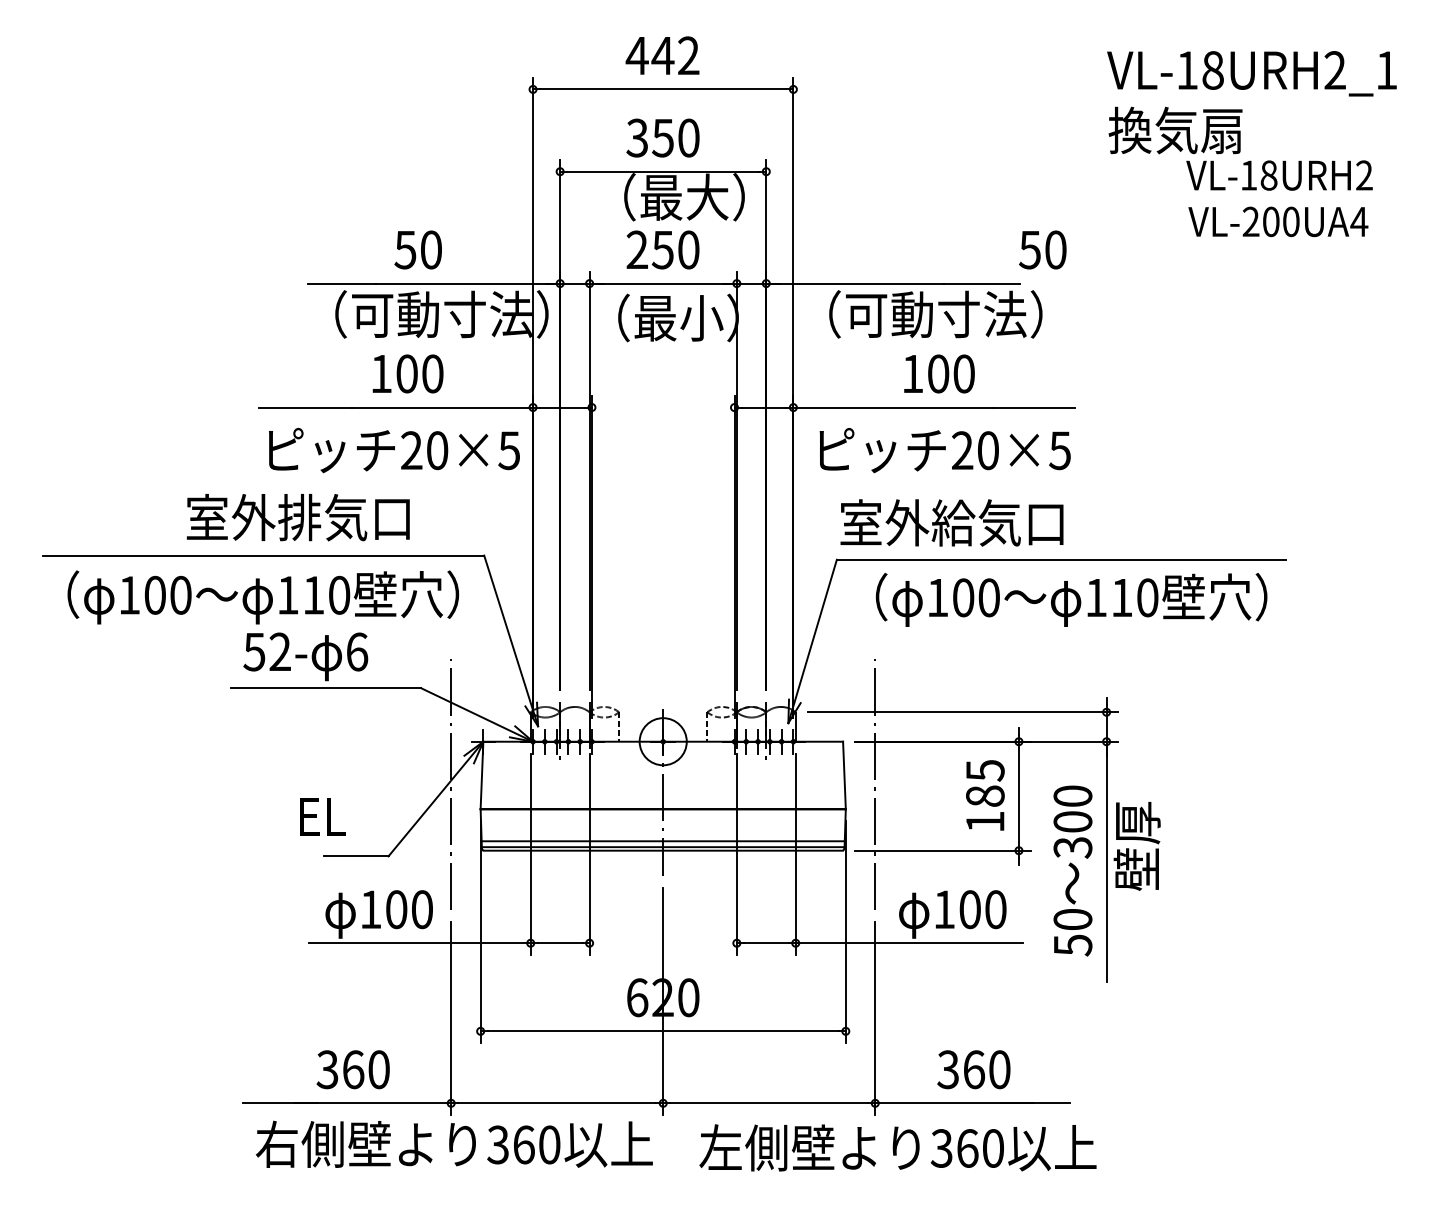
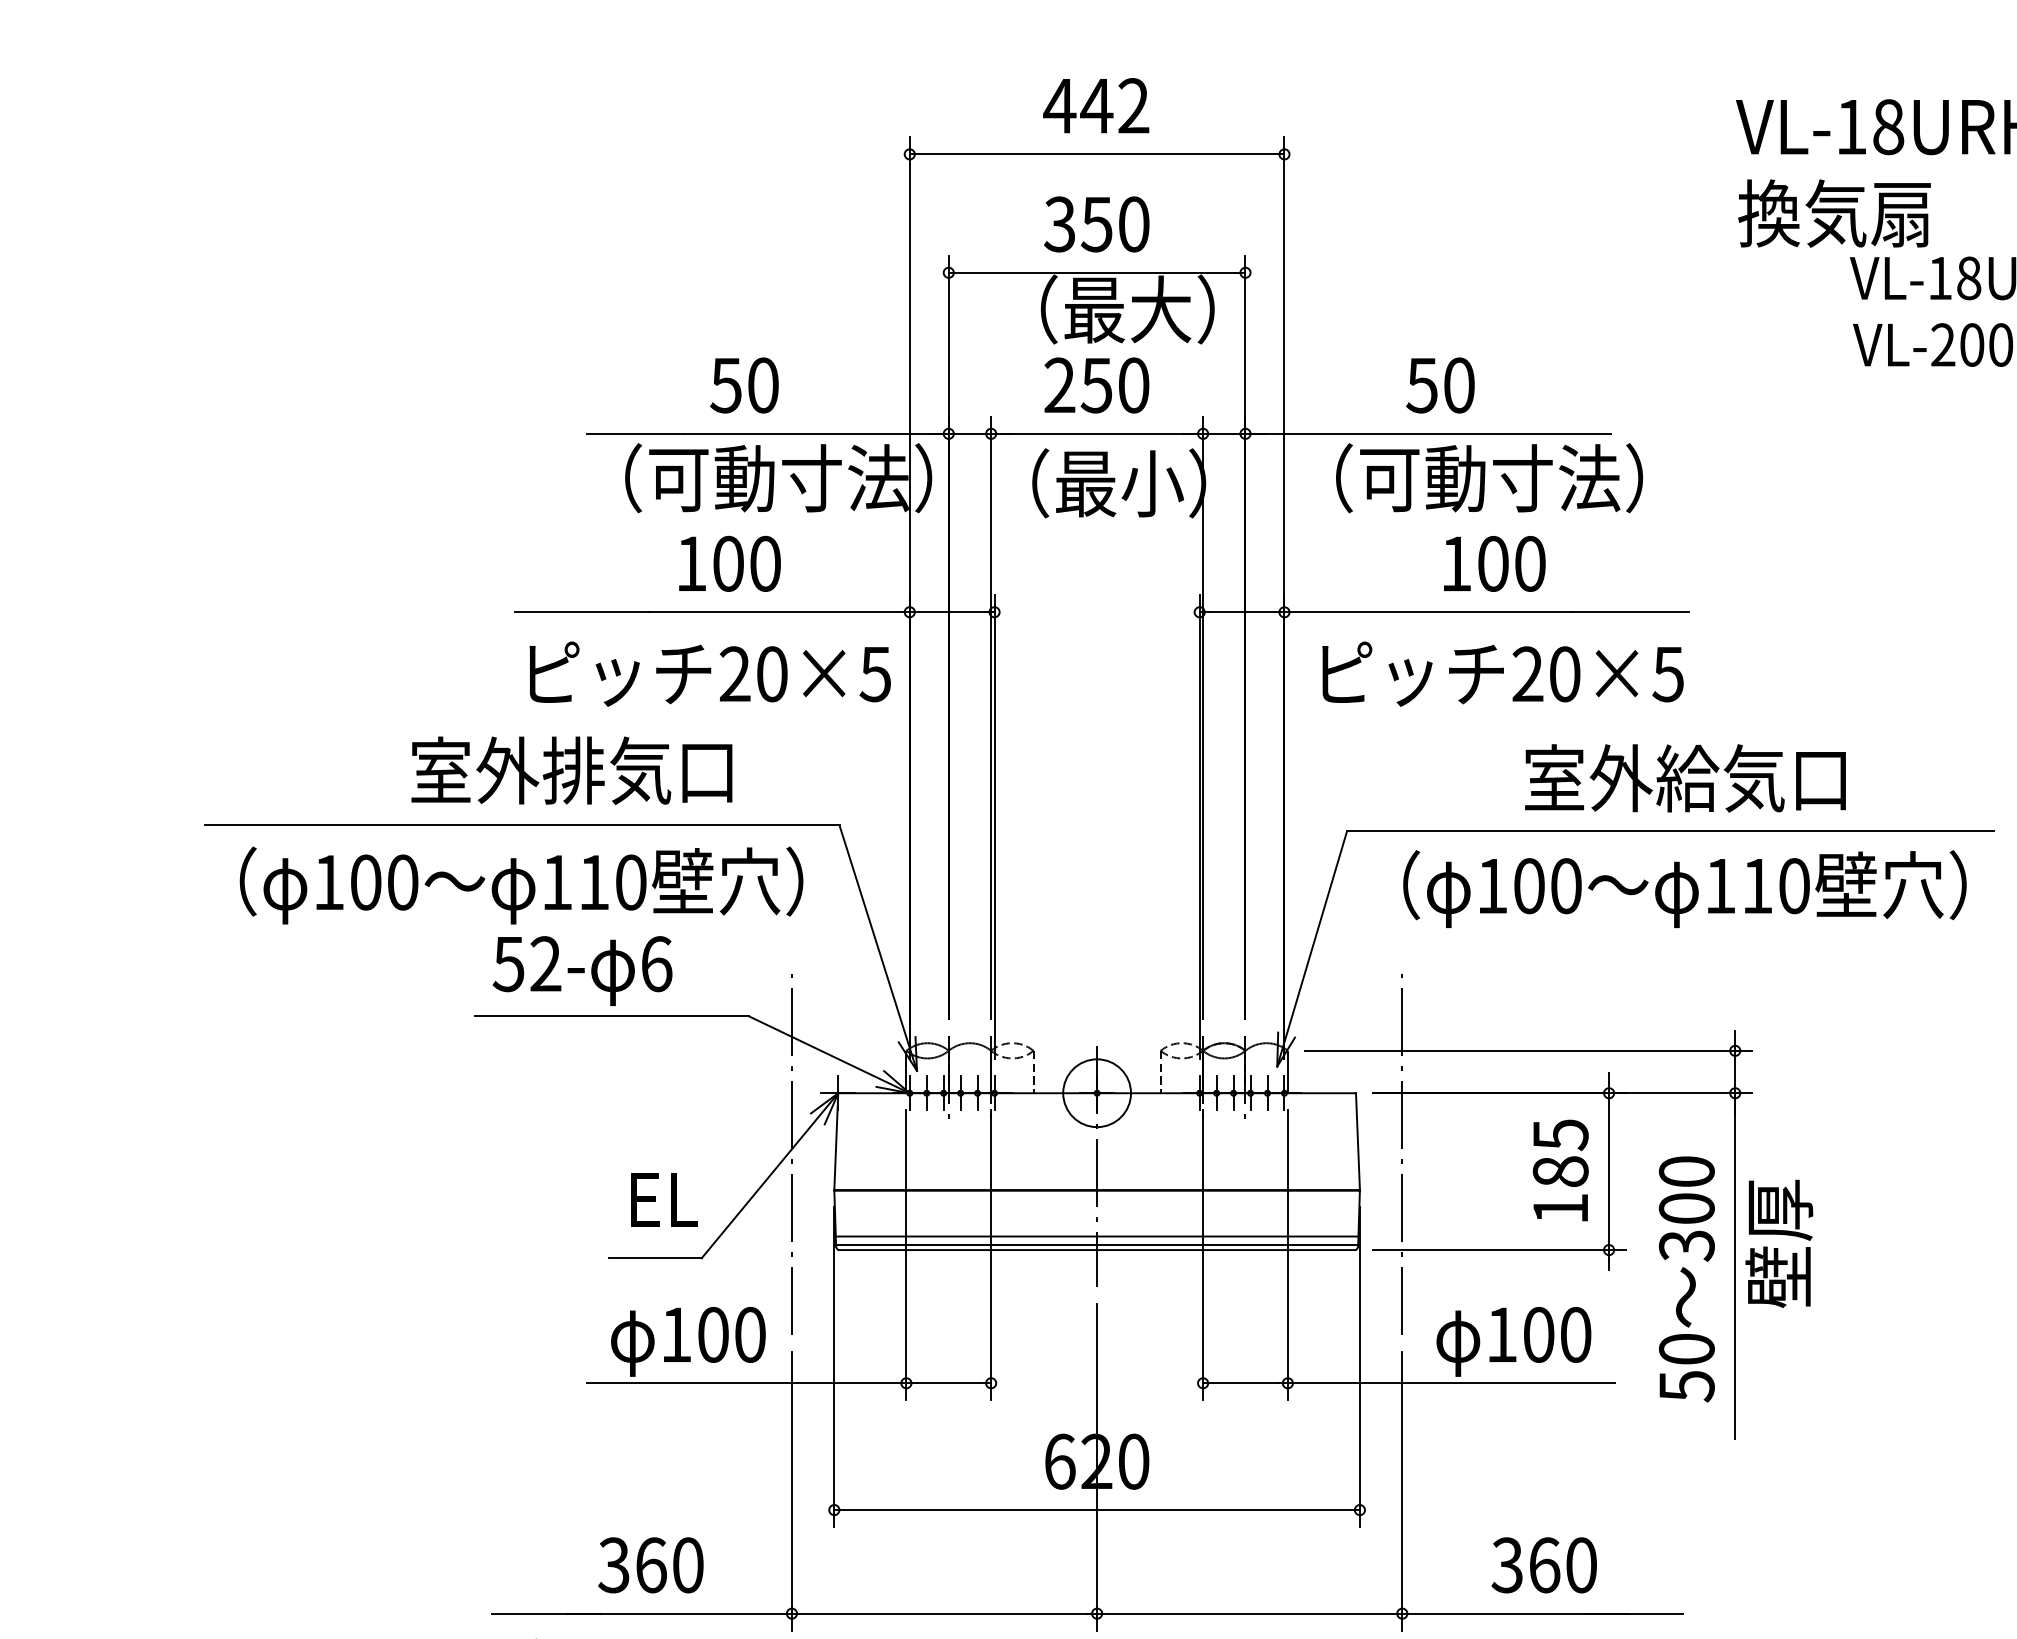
text: (1042, 249) -> (1440, 384), moved
text: (951, 522) -> (1684, 777), moved
text: (322, 816) -> (664, 1199), moved

